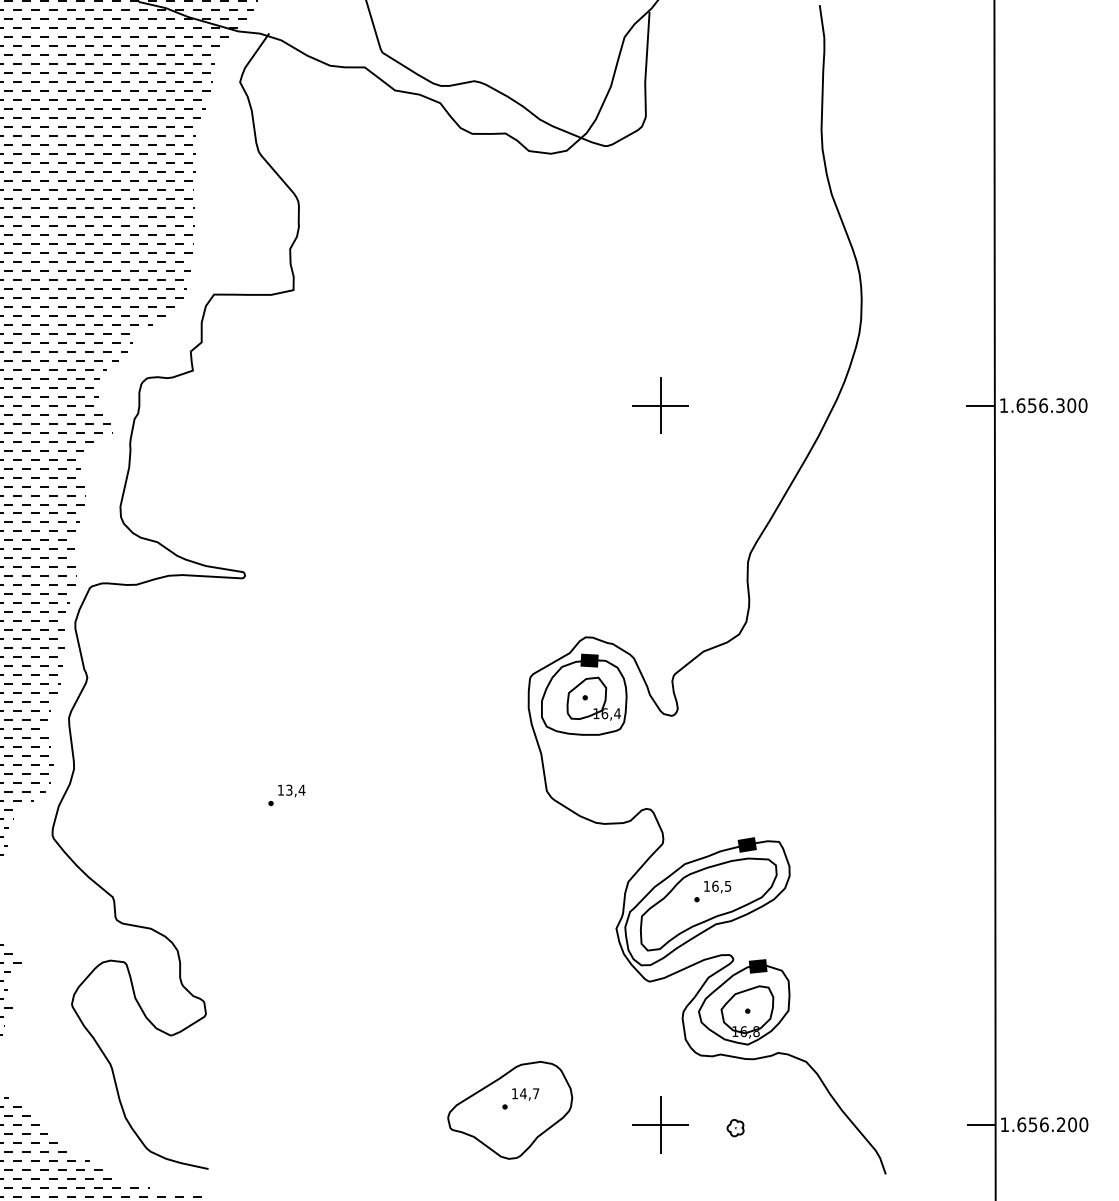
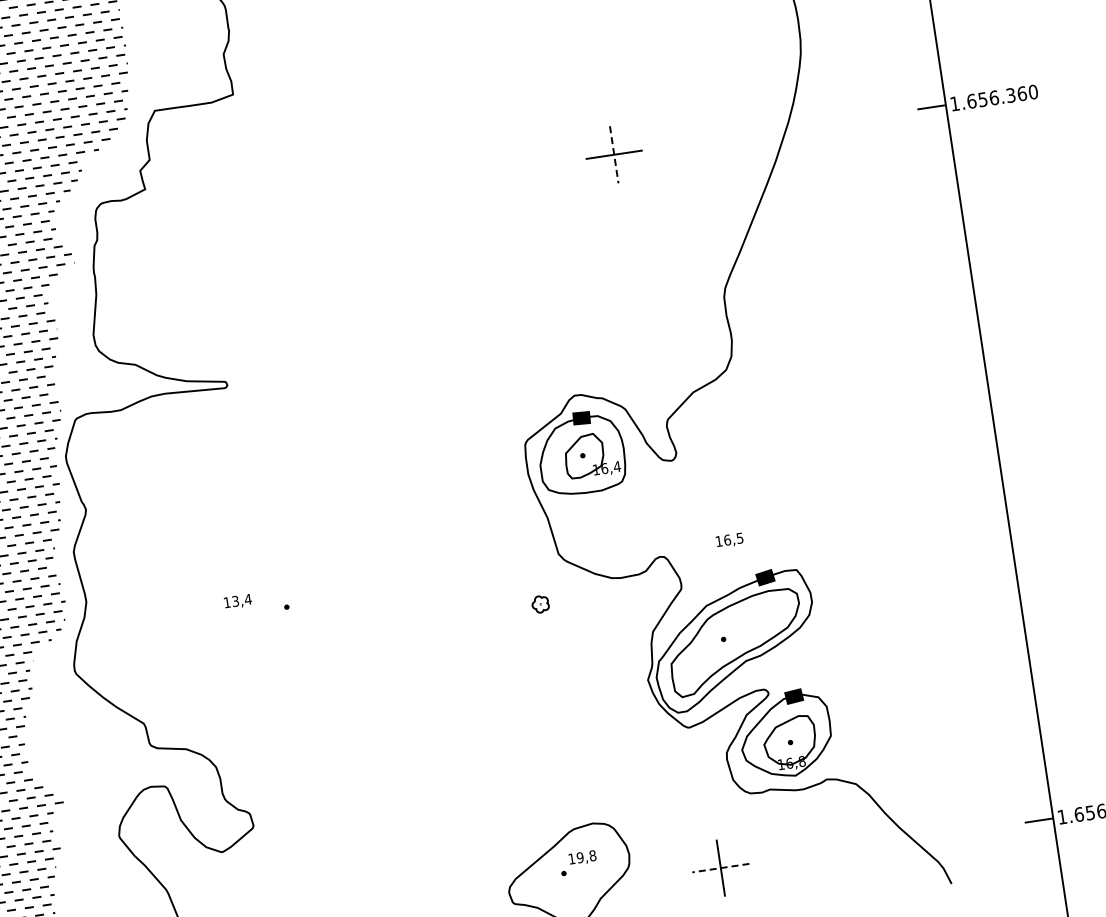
line: (660, 405) -> (614, 154), solid -> dashed
text: (1071, 405) -> (1021, 93), 1.656.300 -> 1.656.360
text: (291, 790) -> (237, 601), moved
text: (717, 886) -> (729, 540), moved
text: (529, 1093) -> (586, 856), 14,7 -> 19,8
line: (660, 1124) -> (720, 867), solid -> dashed
part: (735, 1128) -> (540, 604), moved

